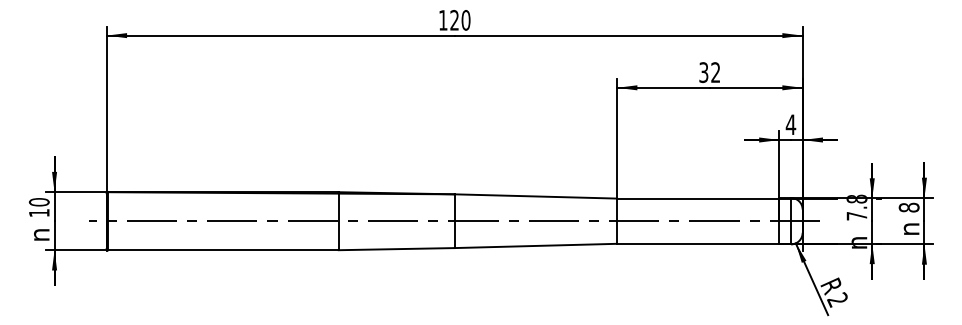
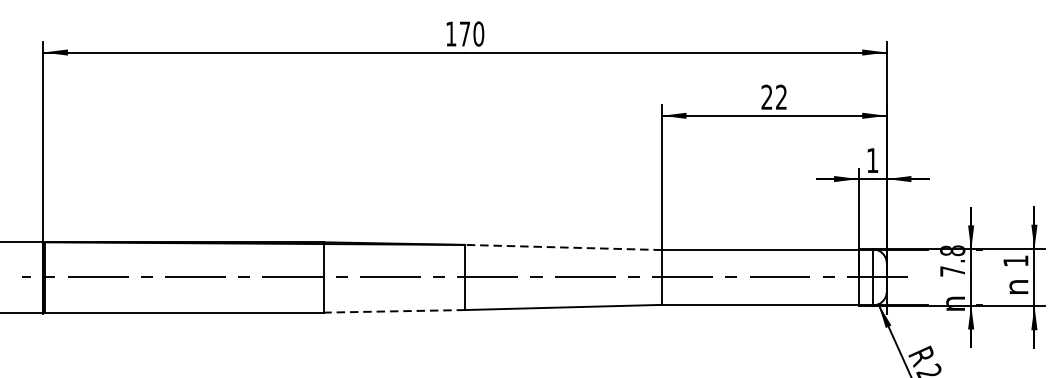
text: (454, 20) -> (464, 34), 120 -> 170
text: (703, 72) -> (766, 97), 32 -> 22
text: (790, 124) -> (872, 160), 4 -> 1
line: (535, 196) -> (562, 247), solid -> dashed
text: (908, 207) -> (1015, 260), 8 -> 1
line: (396, 249) -> (394, 311), solid -> dashed

